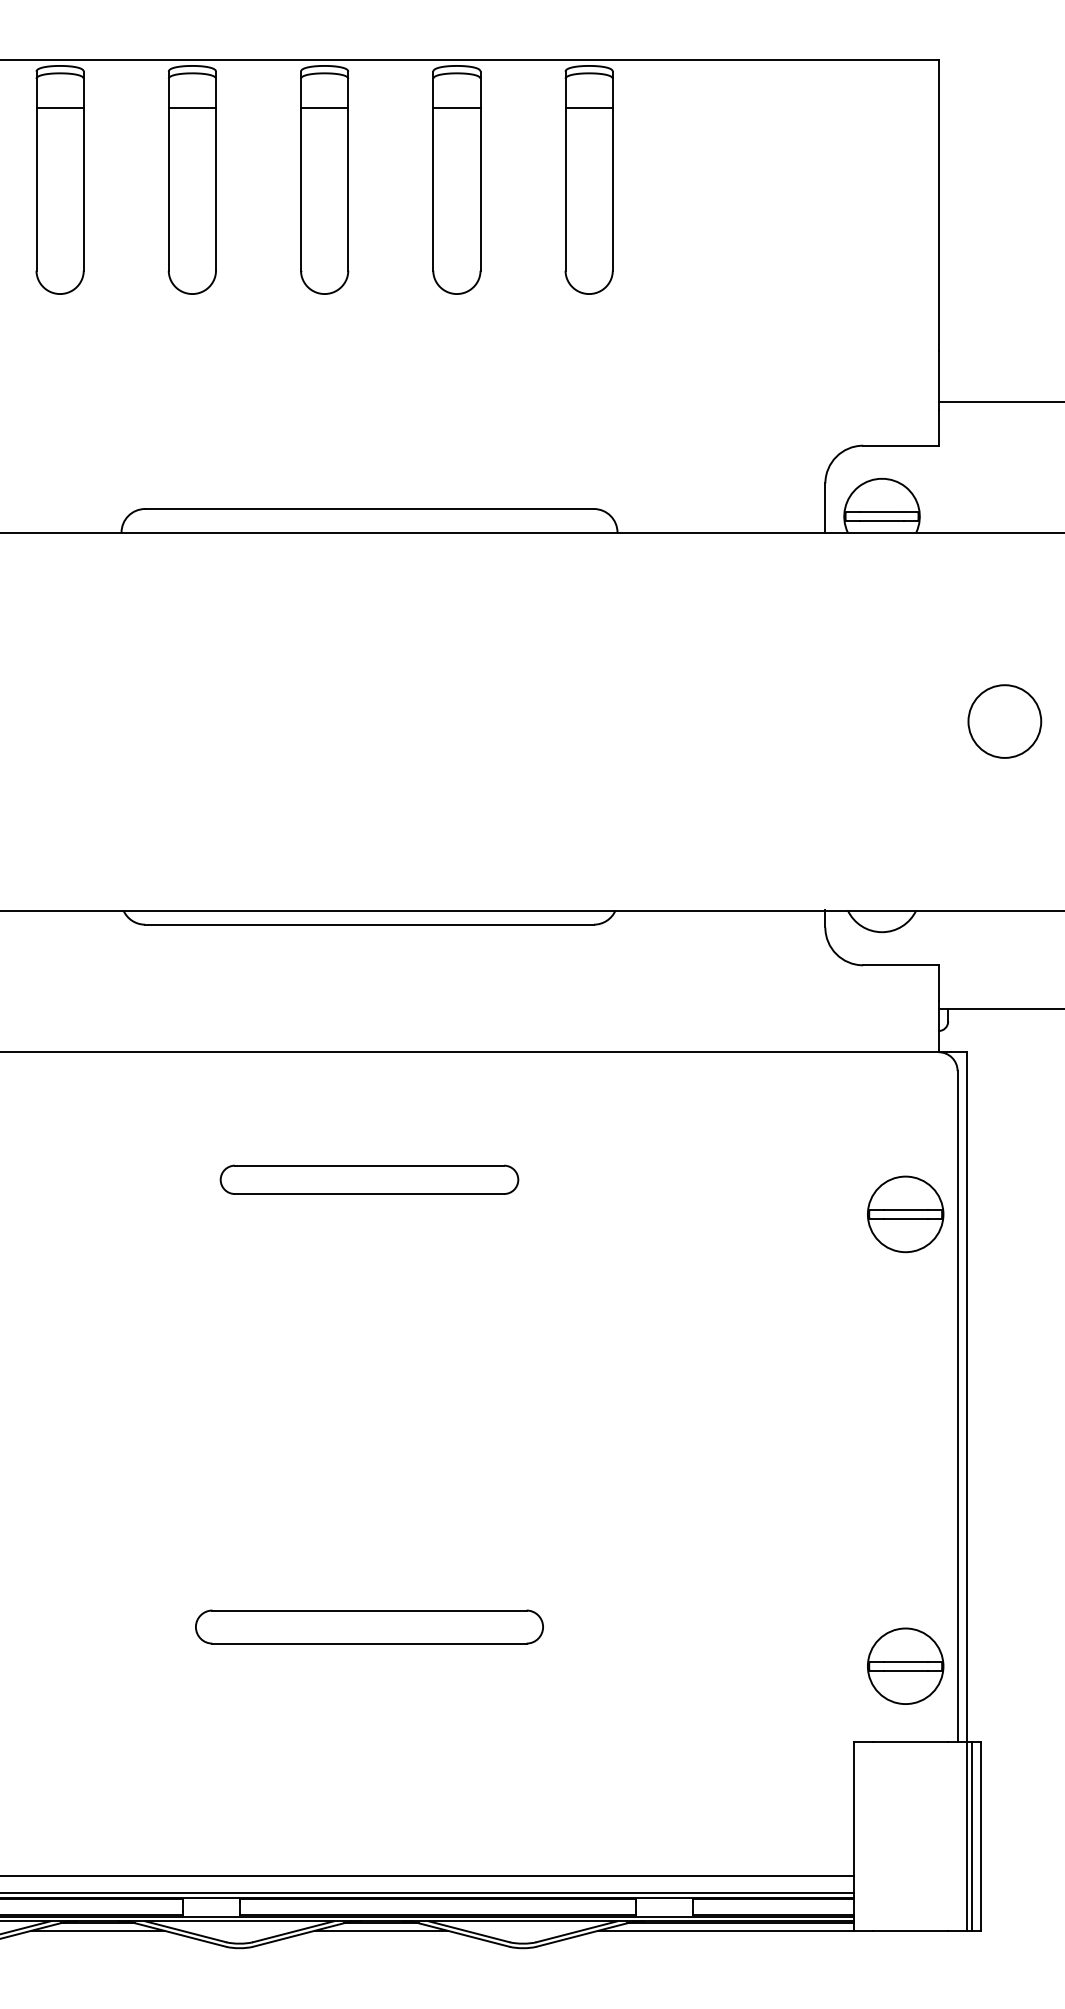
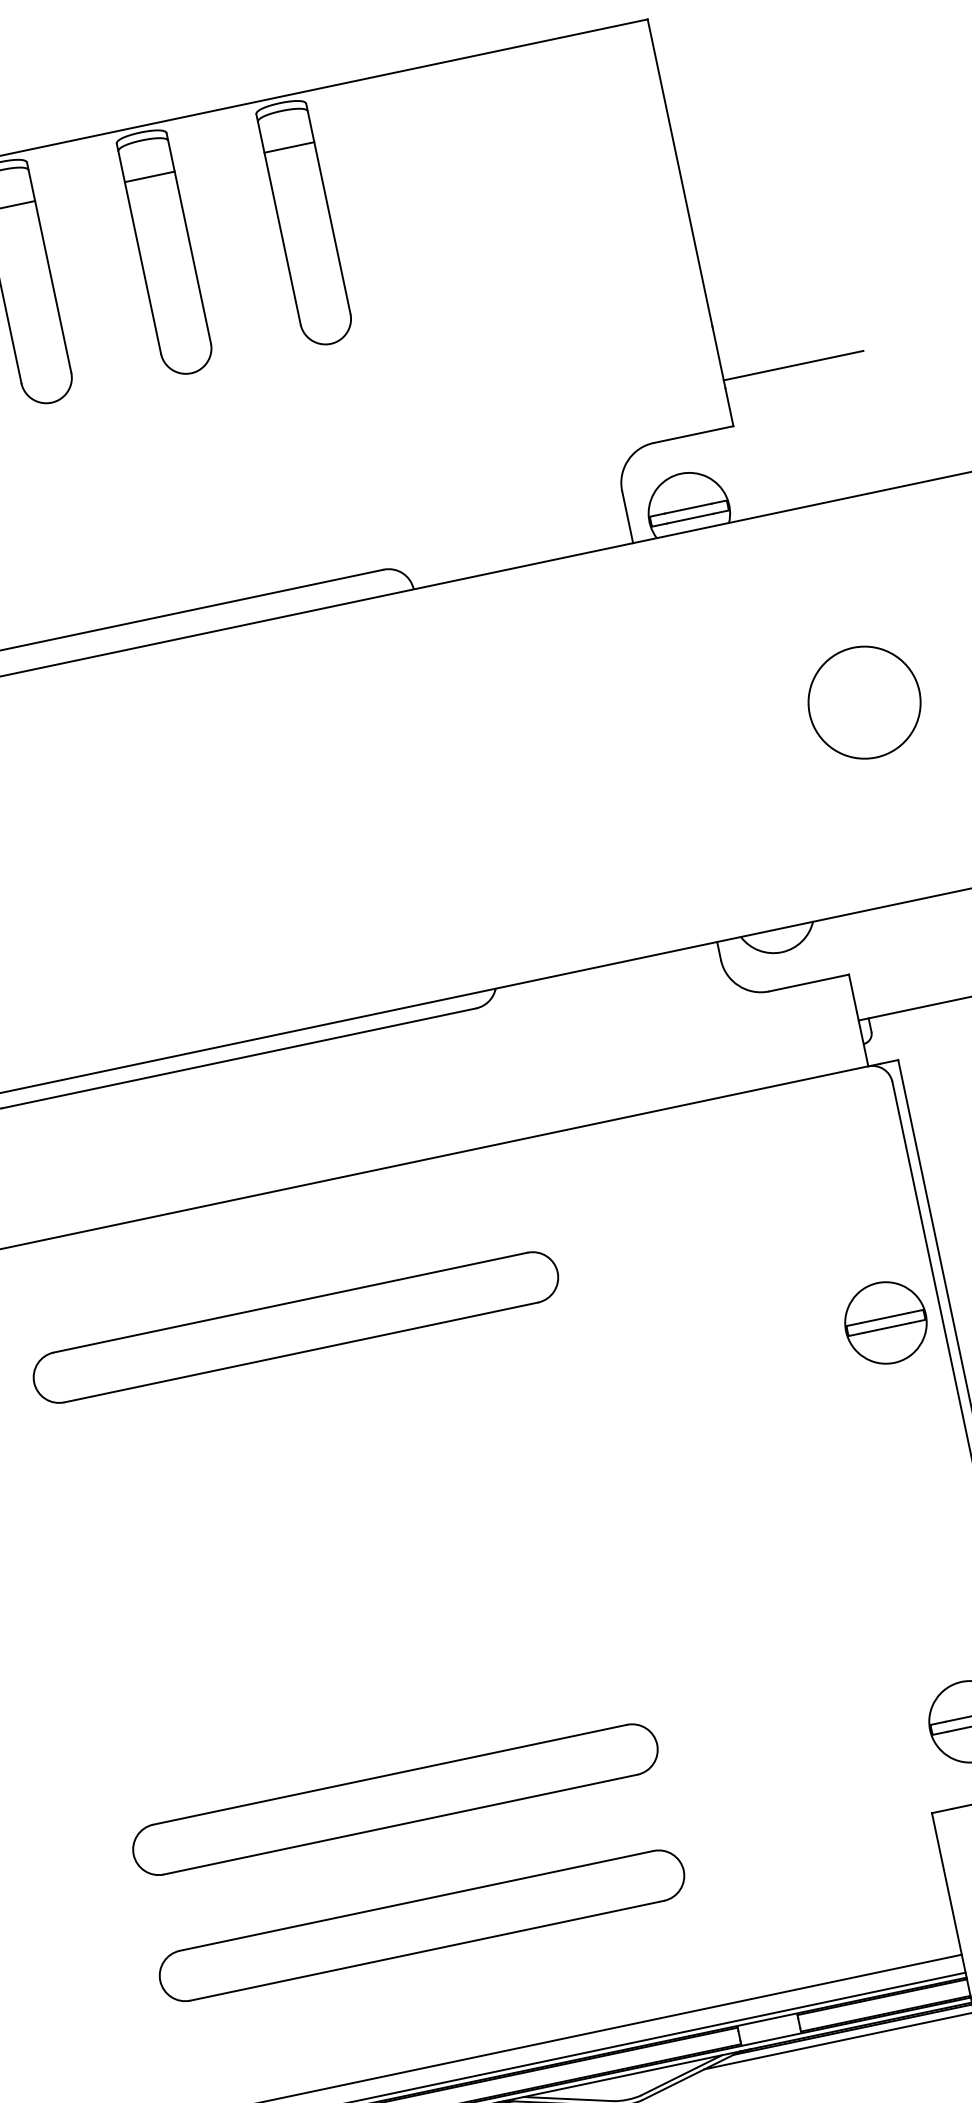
circle: (1004, 721) -> (864, 702), size x1.43
part: (369, 1179) -> (295, 1327), size x1.67
part: (905, 1214) -> (885, 1323), moved
part: (369, 1626) -> (395, 1799), size x1.43
part: (369, 1746) -> (421, 1925), added

